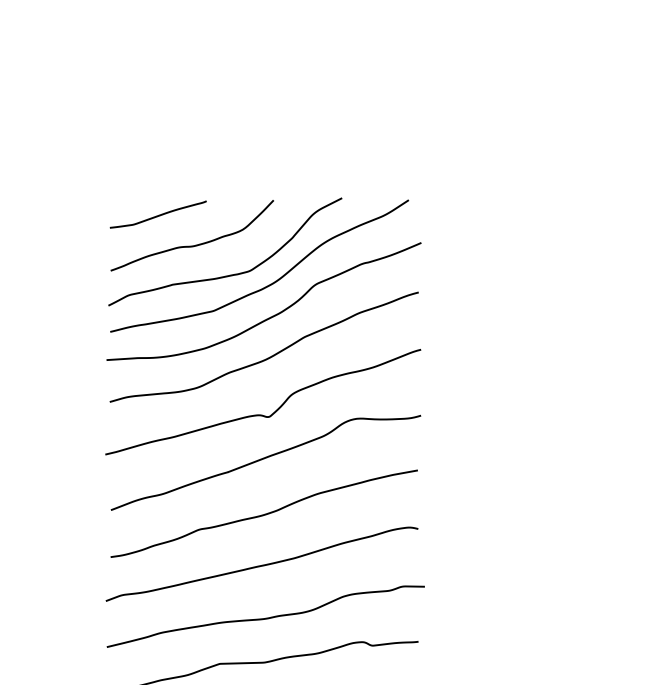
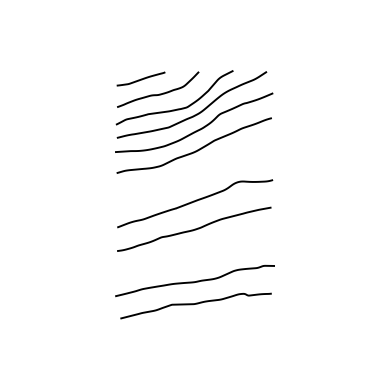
curve: (262, 414) -> (193, 179), removed
curve: (260, 563) -> (192, 254), removed

